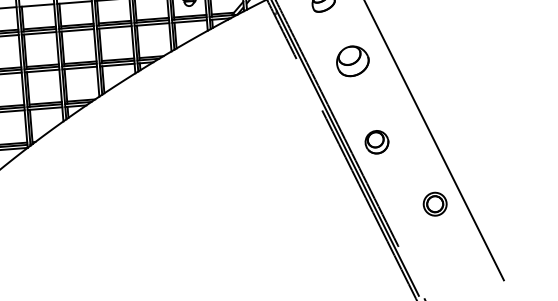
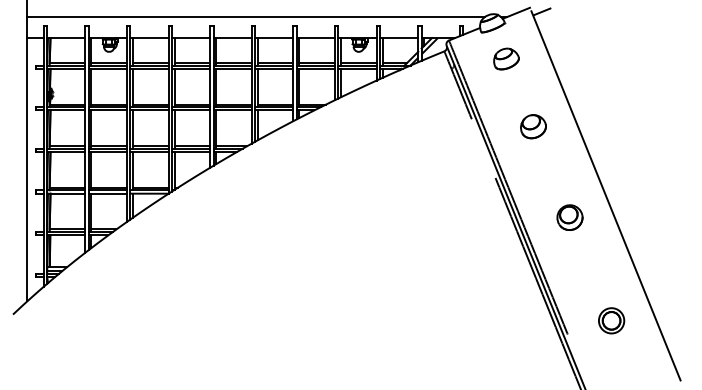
part: (352, 61) -> (533, 126), size x0.71
part: (376, 142) -> (569, 217), moved
part: (435, 203) -> (611, 320), moved

